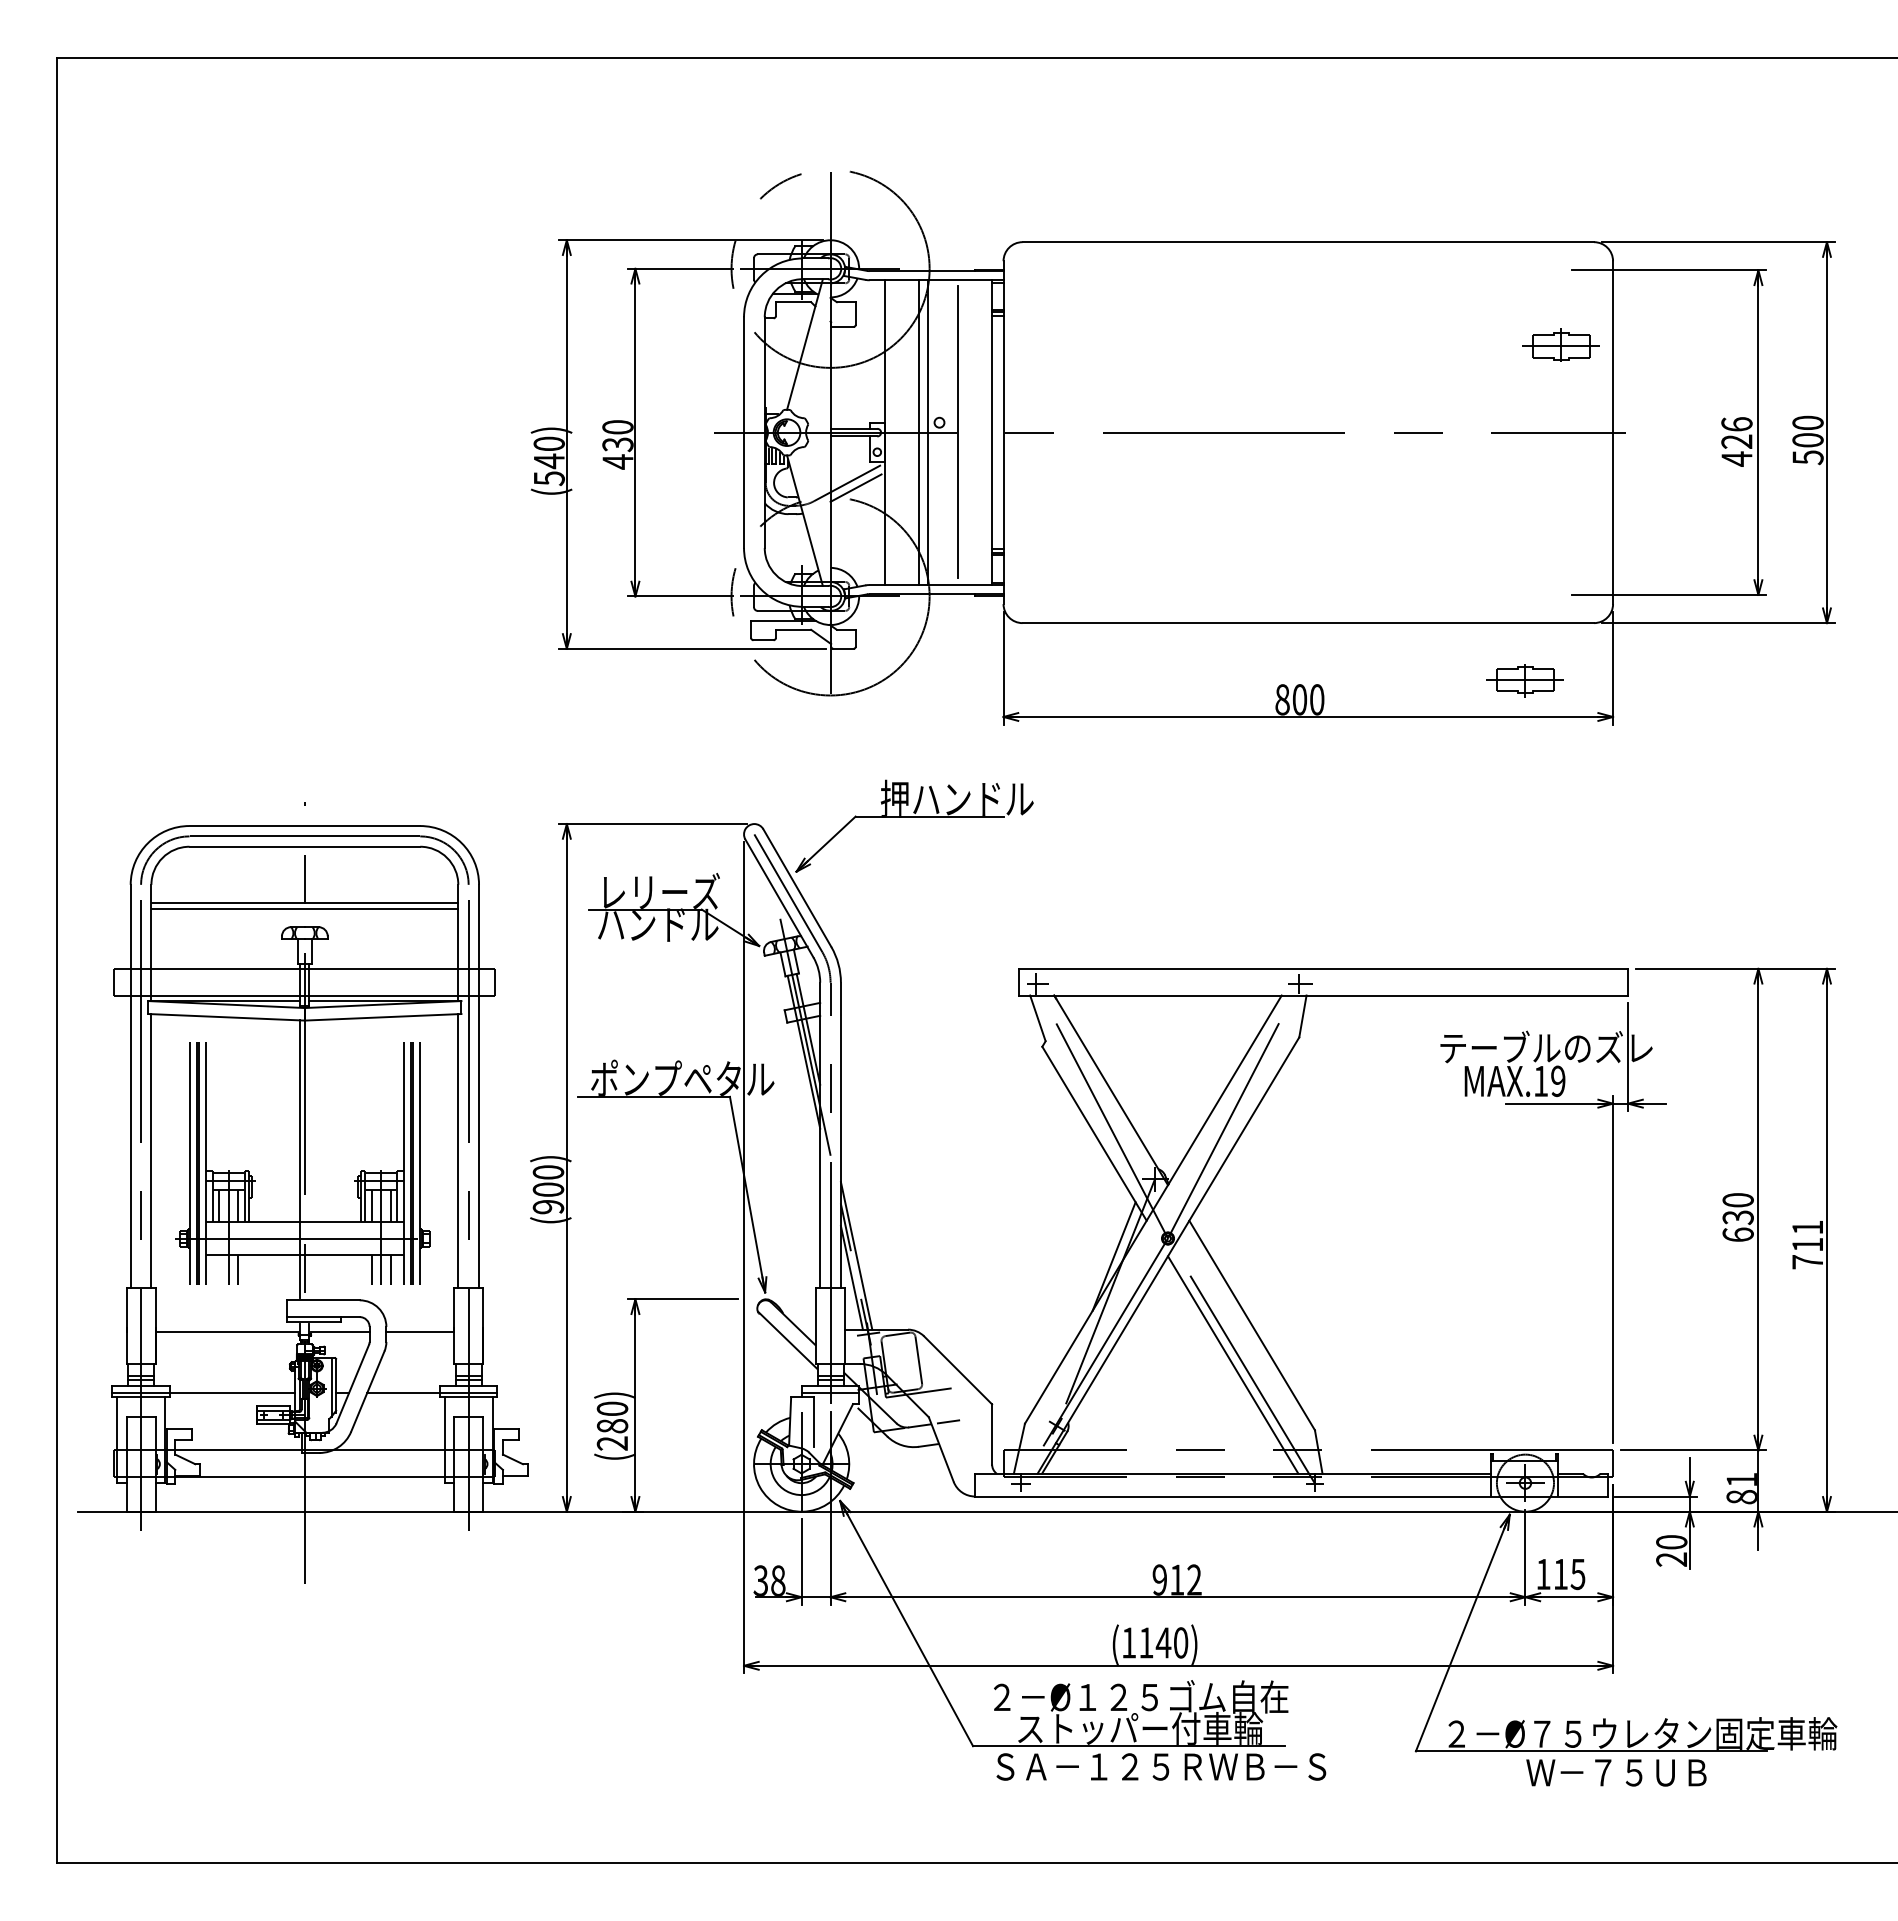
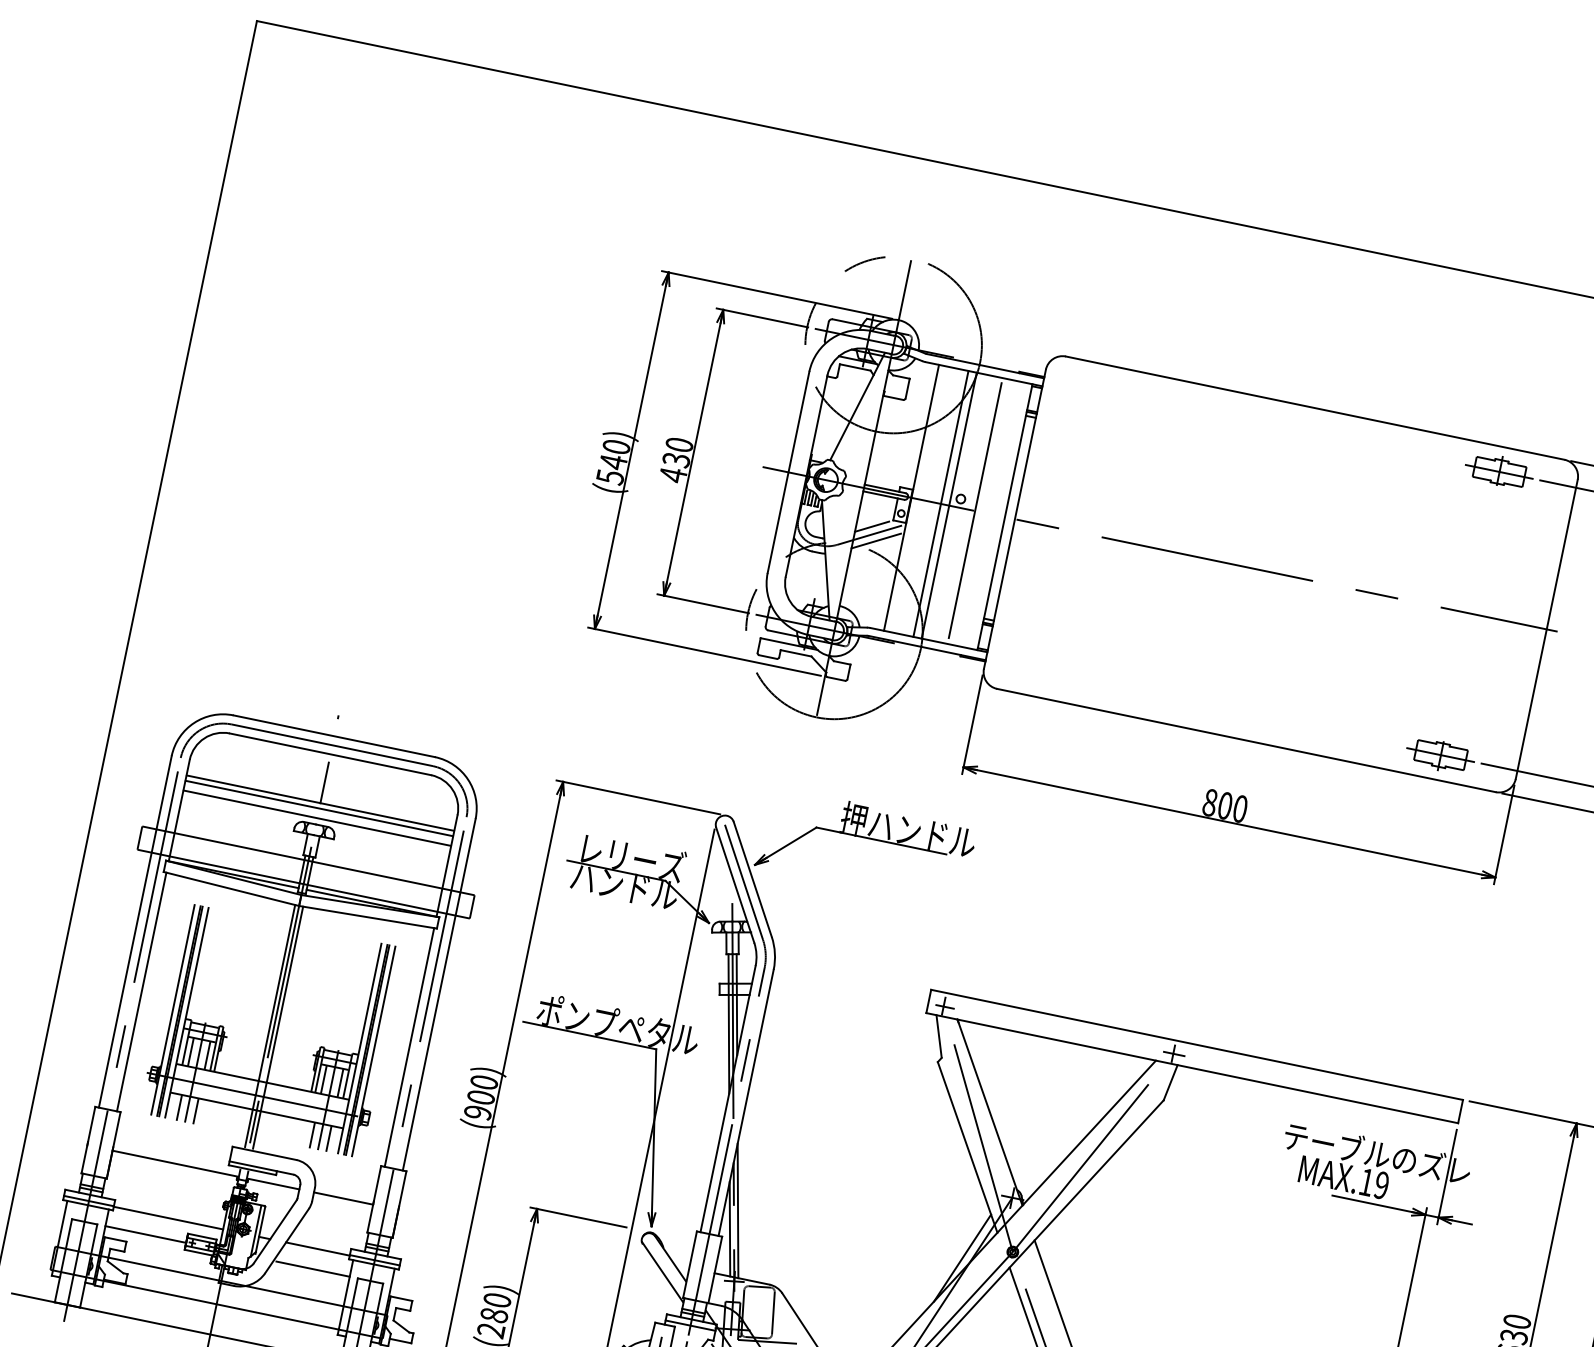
part: (1560, 344) -> (1499, 470), moved
line: (847, 472) -> (871, 525), added
part: (1524, 680) -> (1440, 755), moved
line: (304, 919) -> (317, 817), added
line: (309, 1158) -> (278, 1027), added
line: (219, 1269) -> (179, 1107), added
line: (210, 1416) -> (145, 1234), added
line: (402, 1416) -> (312, 1269), added

